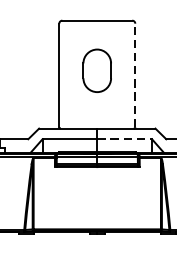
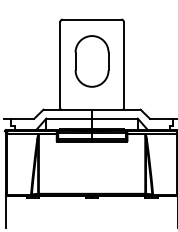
part: (96, 70) -> (91, 61), size x1.43
line: (134, 74) -> (123, 64), dashed -> solid
line: (124, 139) -> (114, 118), dashed -> solid

